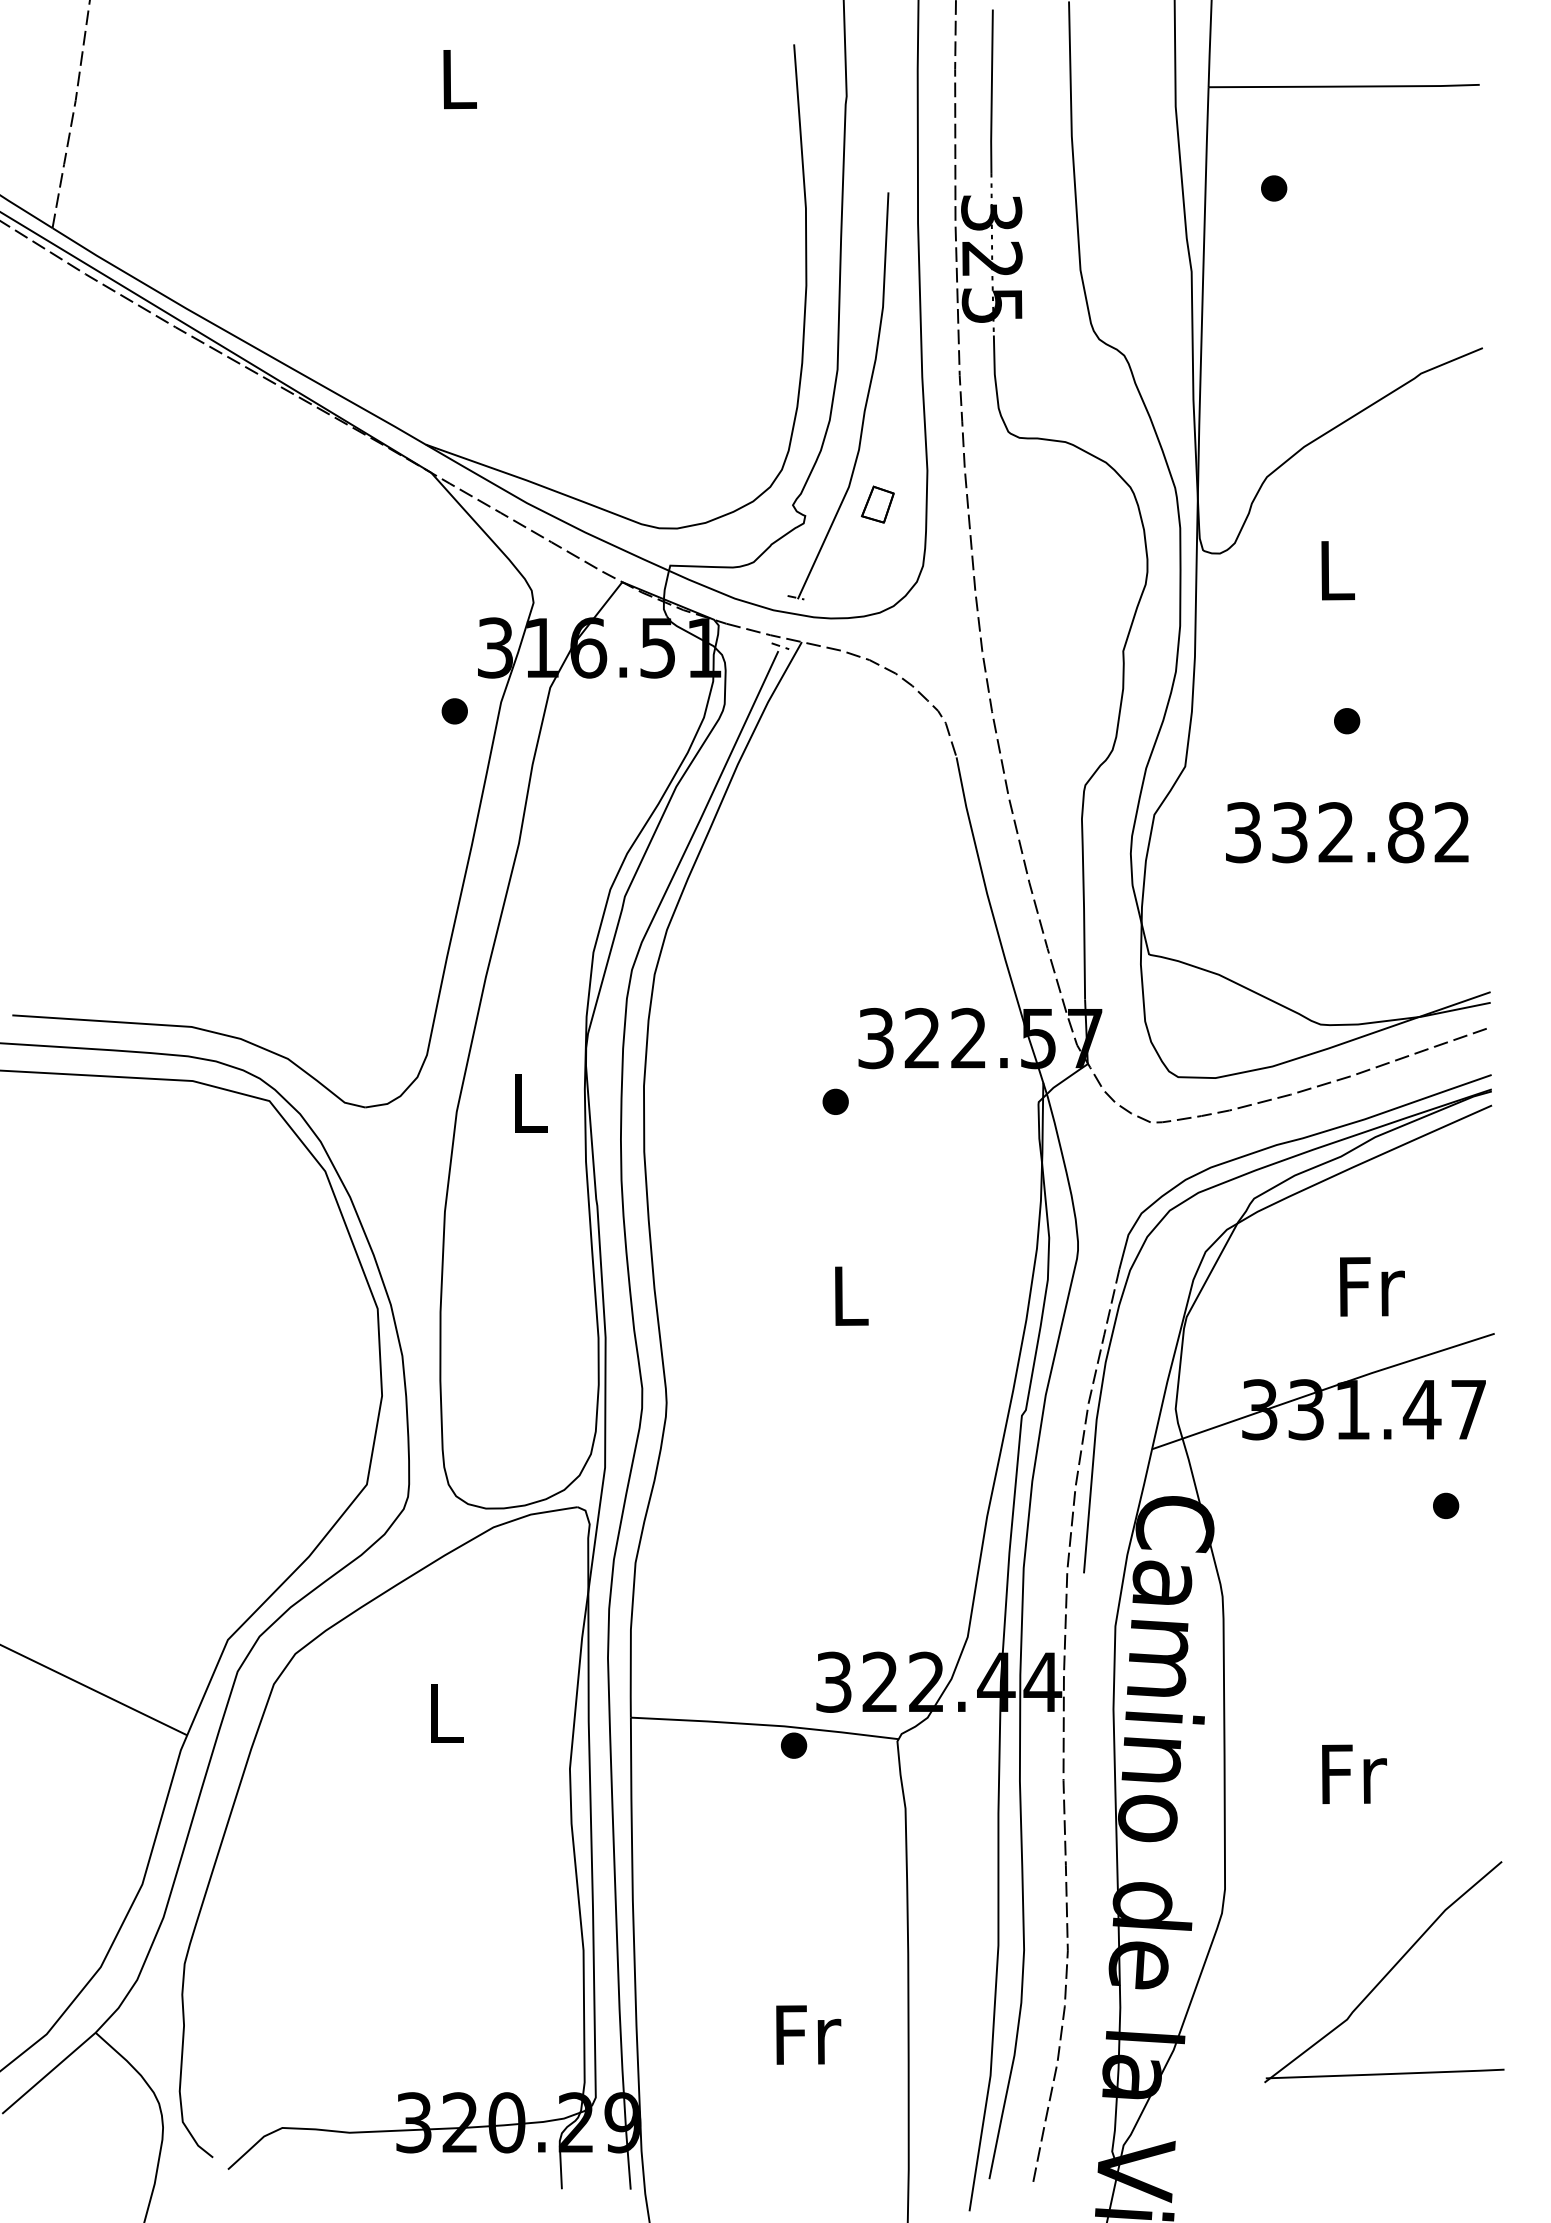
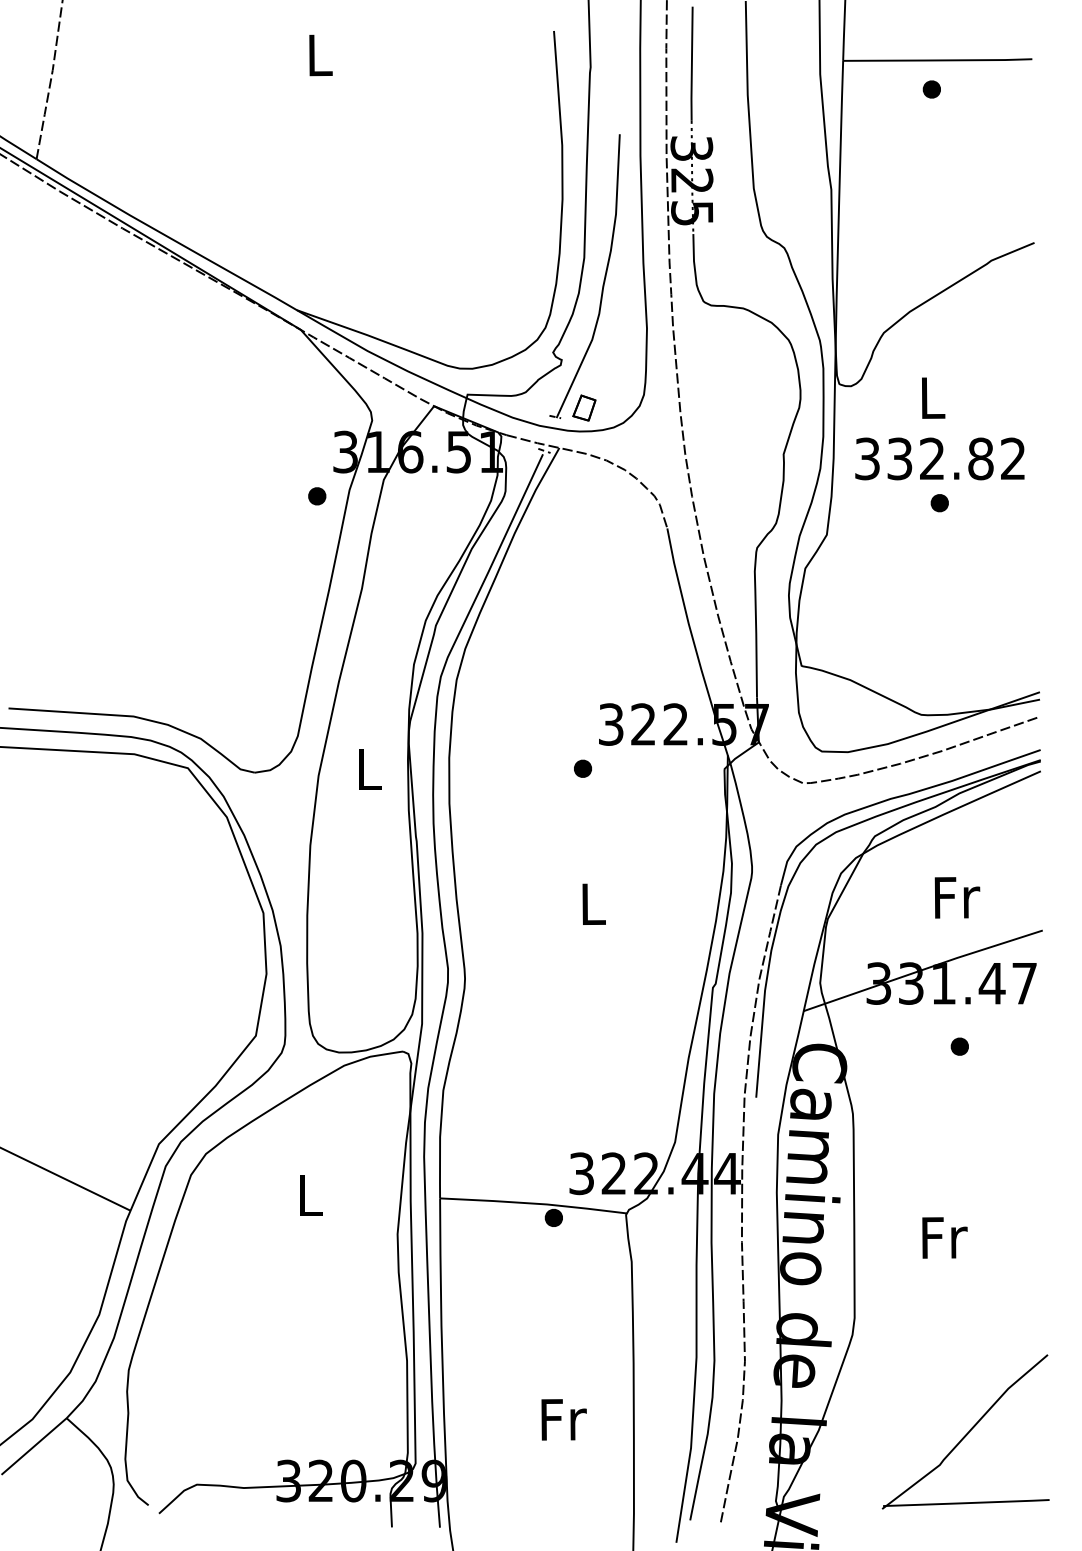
part: (1273, 188) -> (931, 89), moved
part: (877, 503) -> (584, 407), moved
text: (1346, 832) -> (939, 458), moved
part: (1445, 1505) -> (959, 1046), moved
part: (1383, 1971) -> (965, 1431), moved

